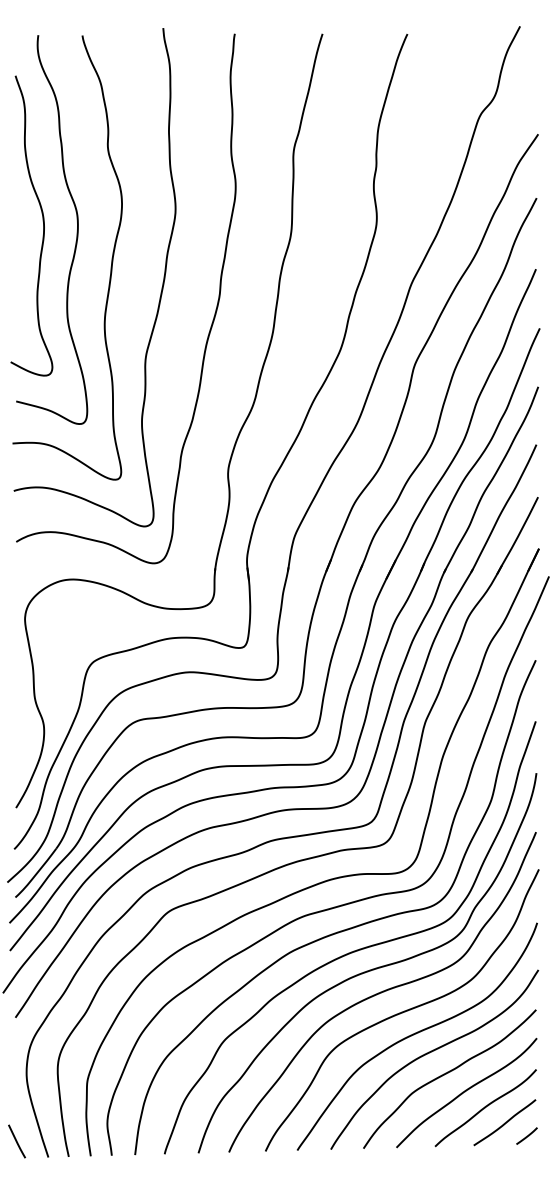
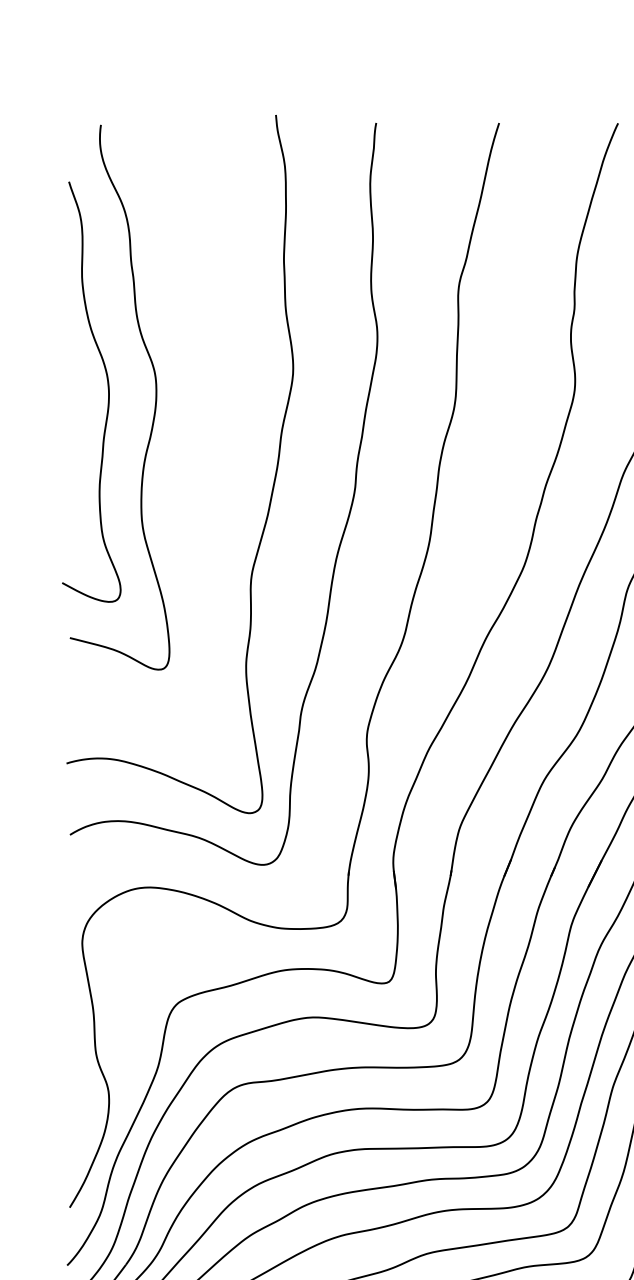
curve: (110, 266) -> (202, 448), removed

